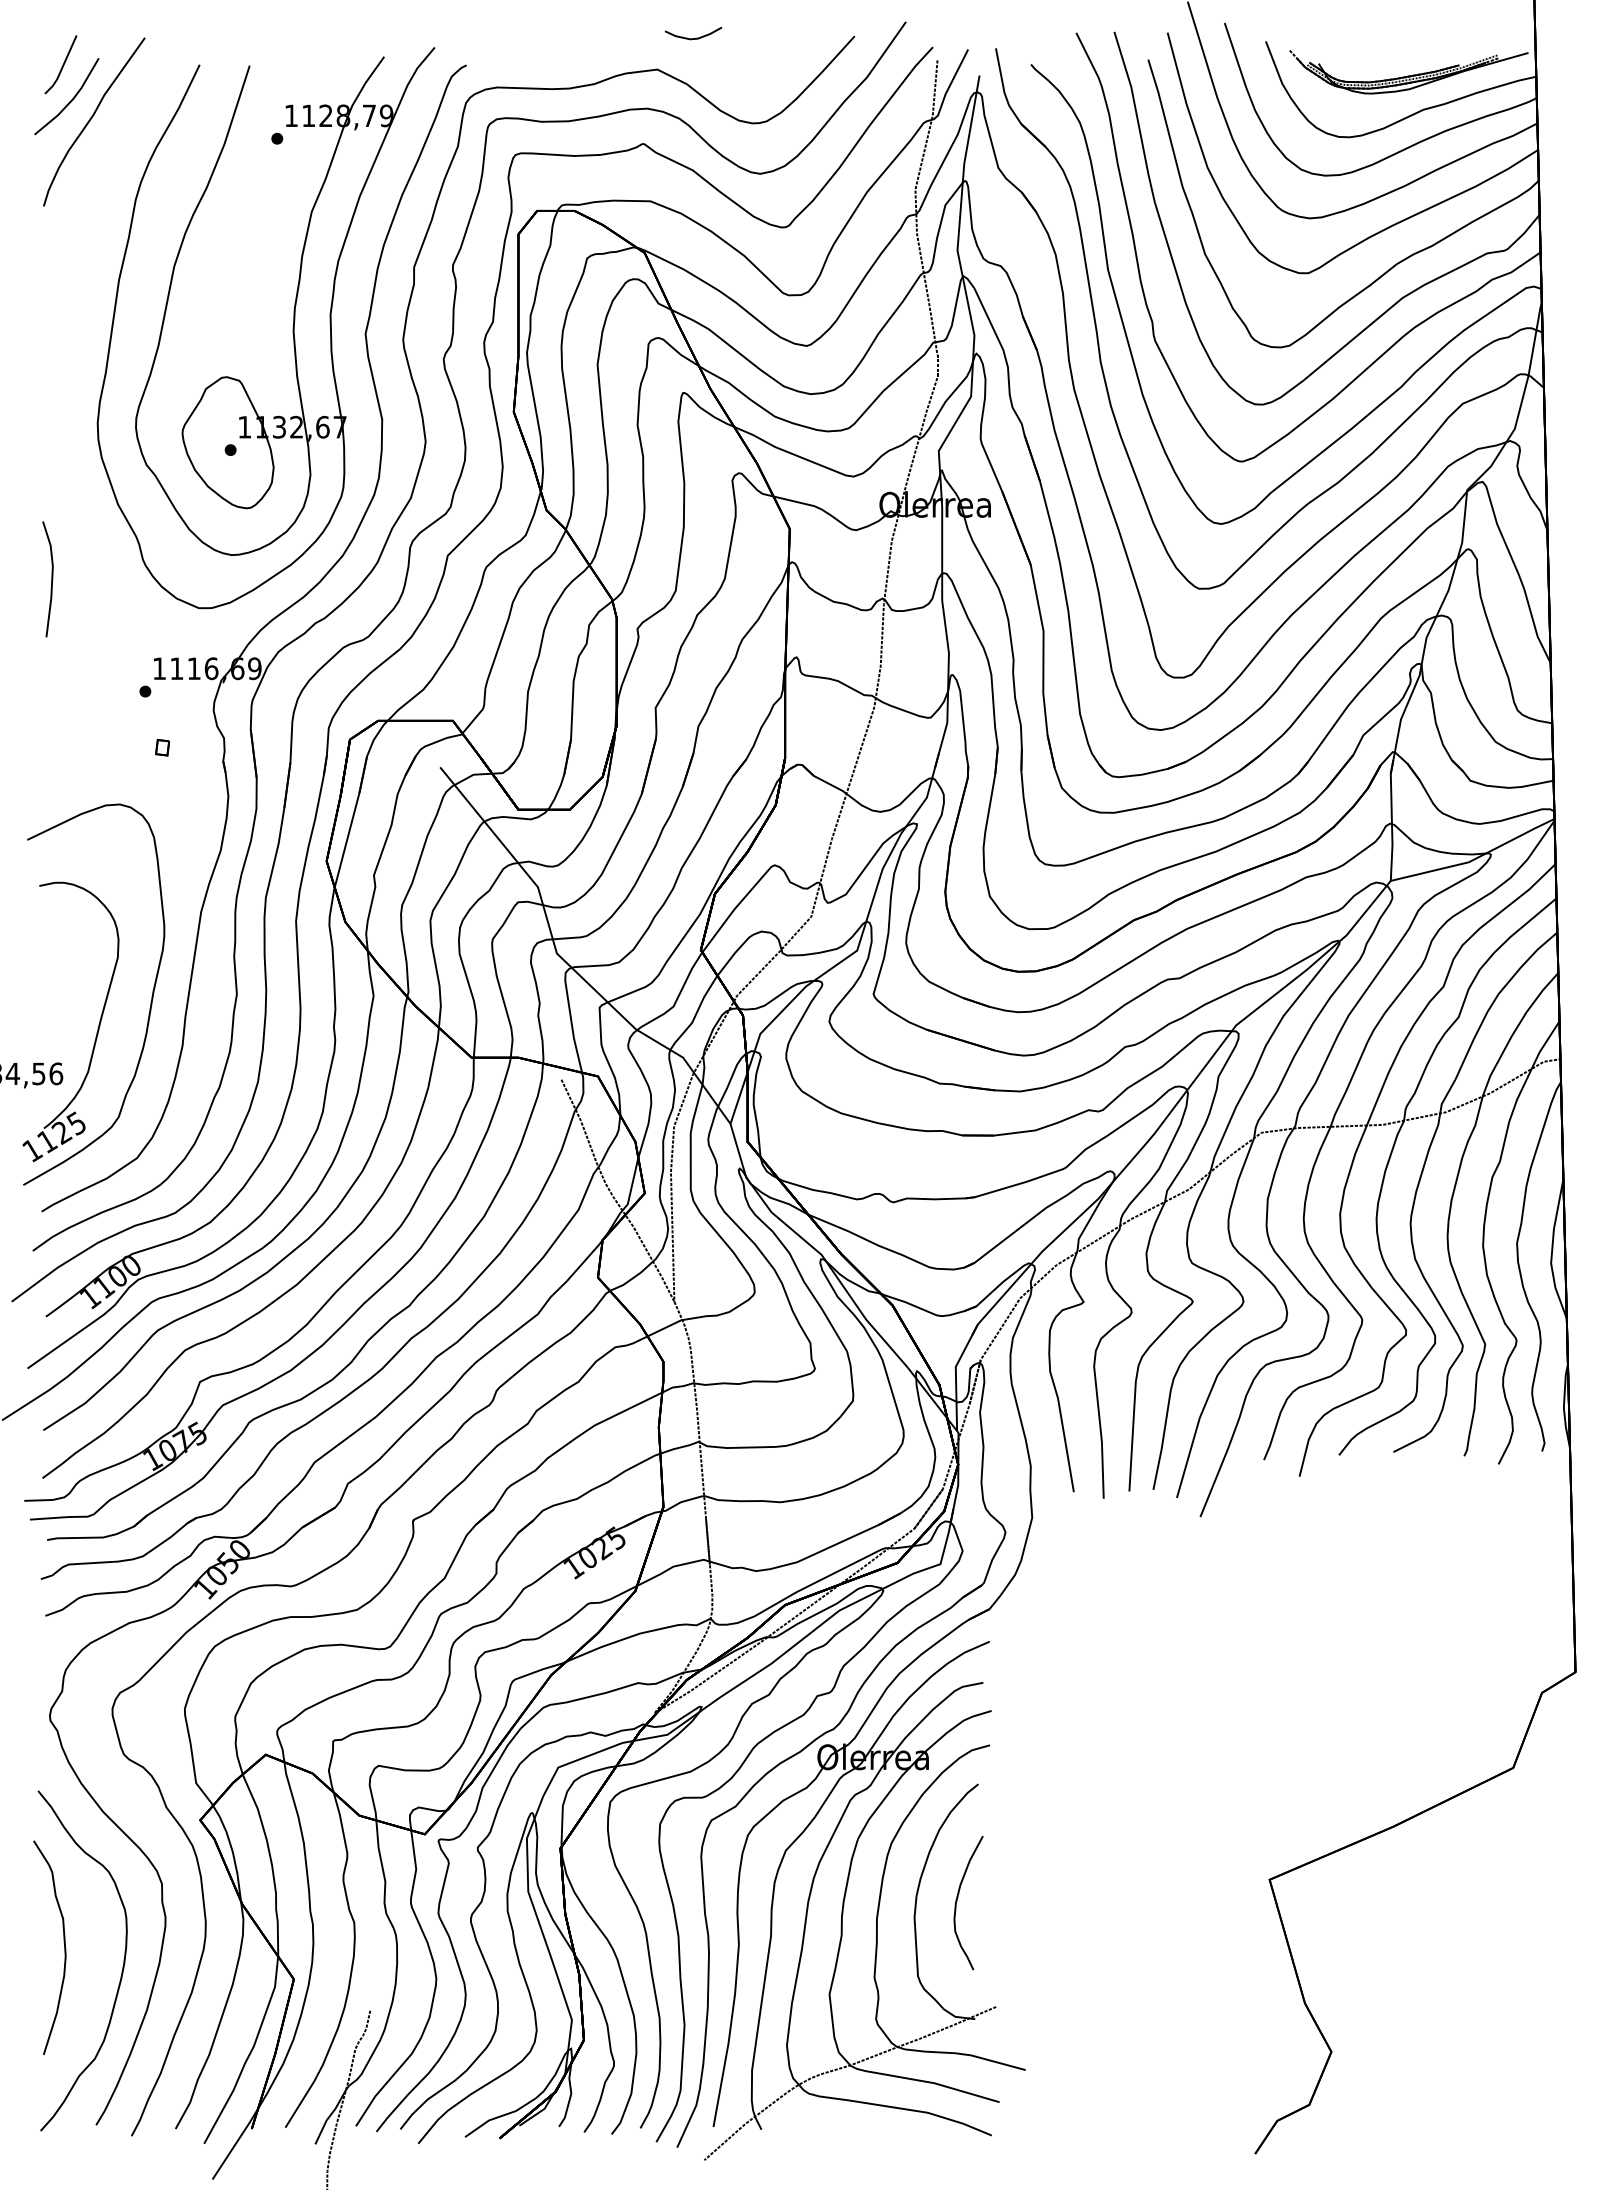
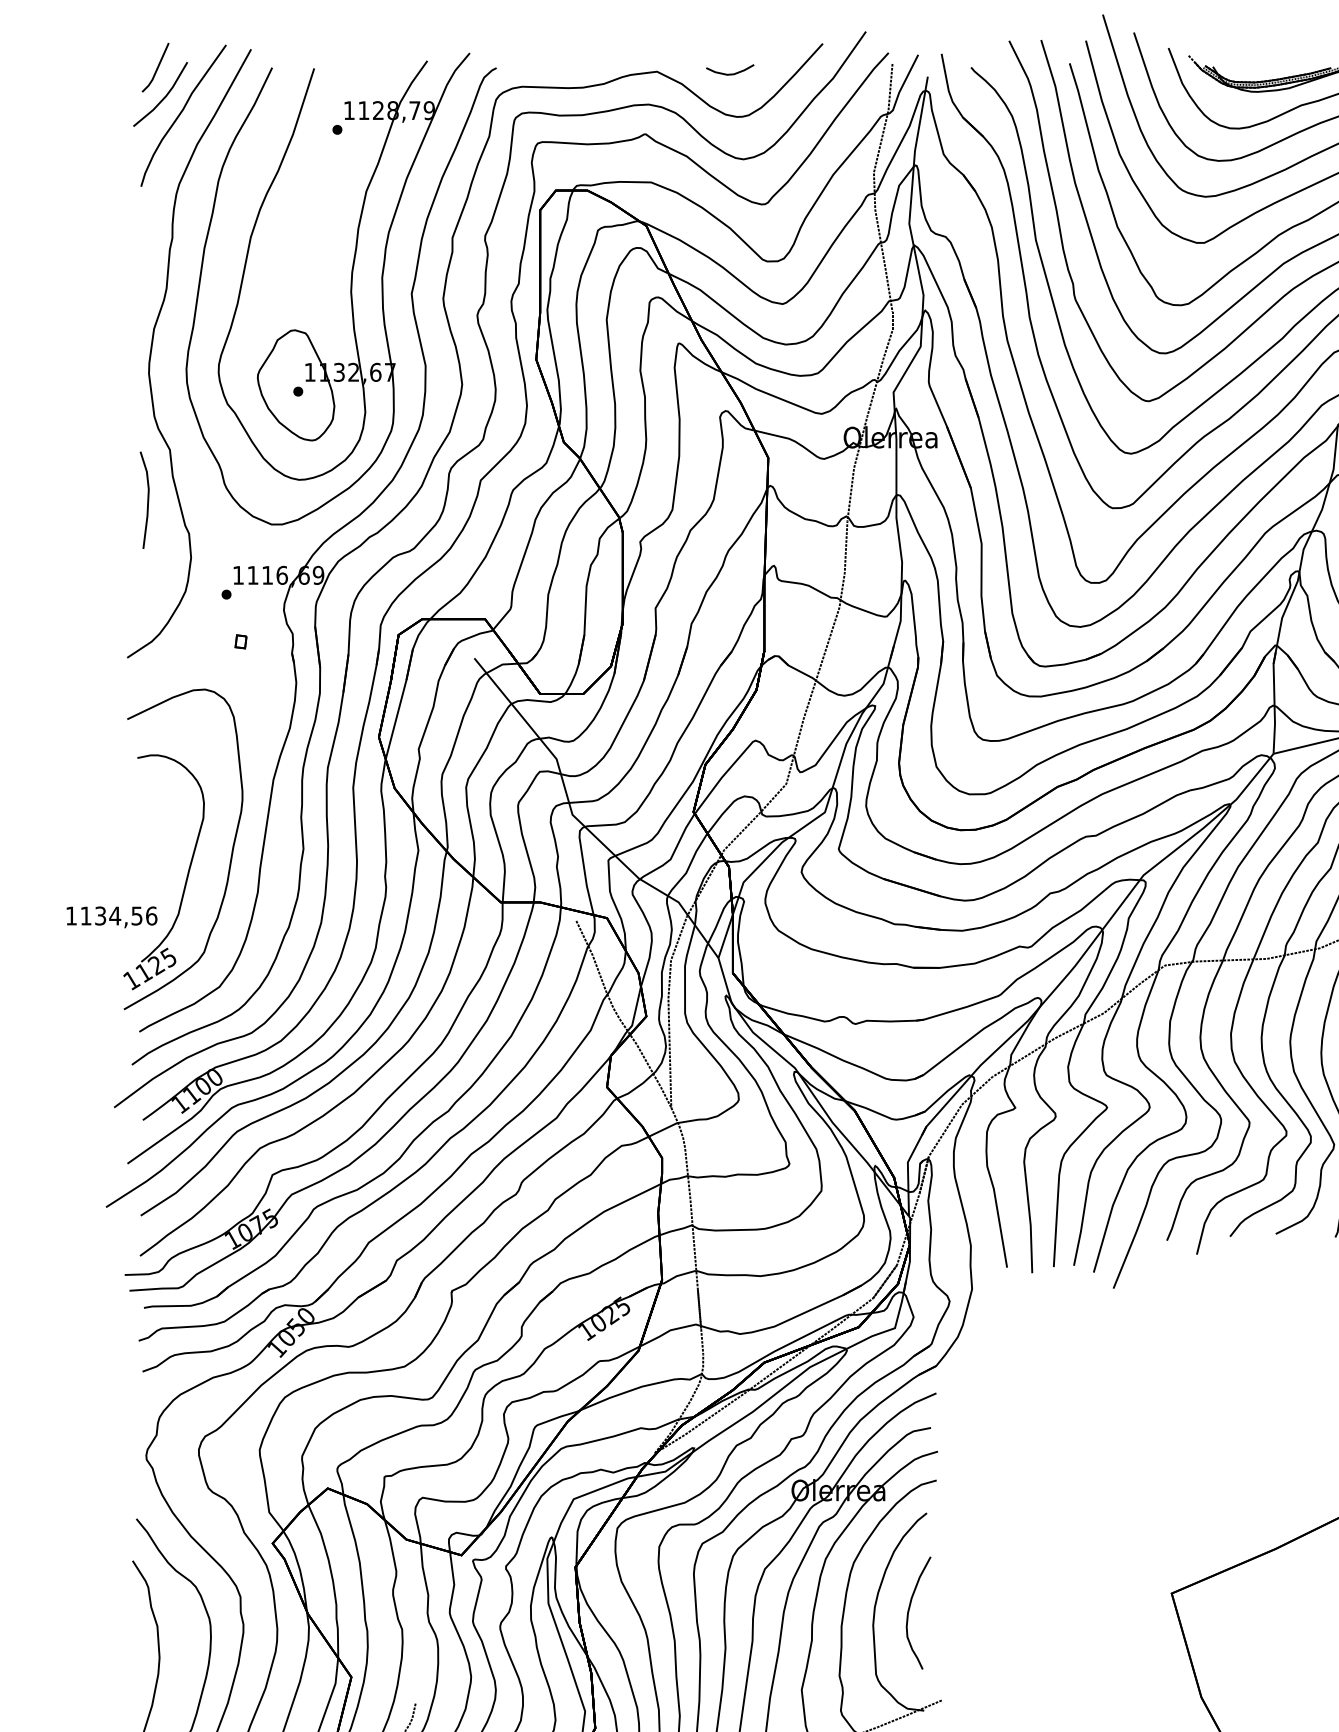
curve: (696, 37) -> (732, 73), moved
curve: (57, 396) -> (152, 346), added

